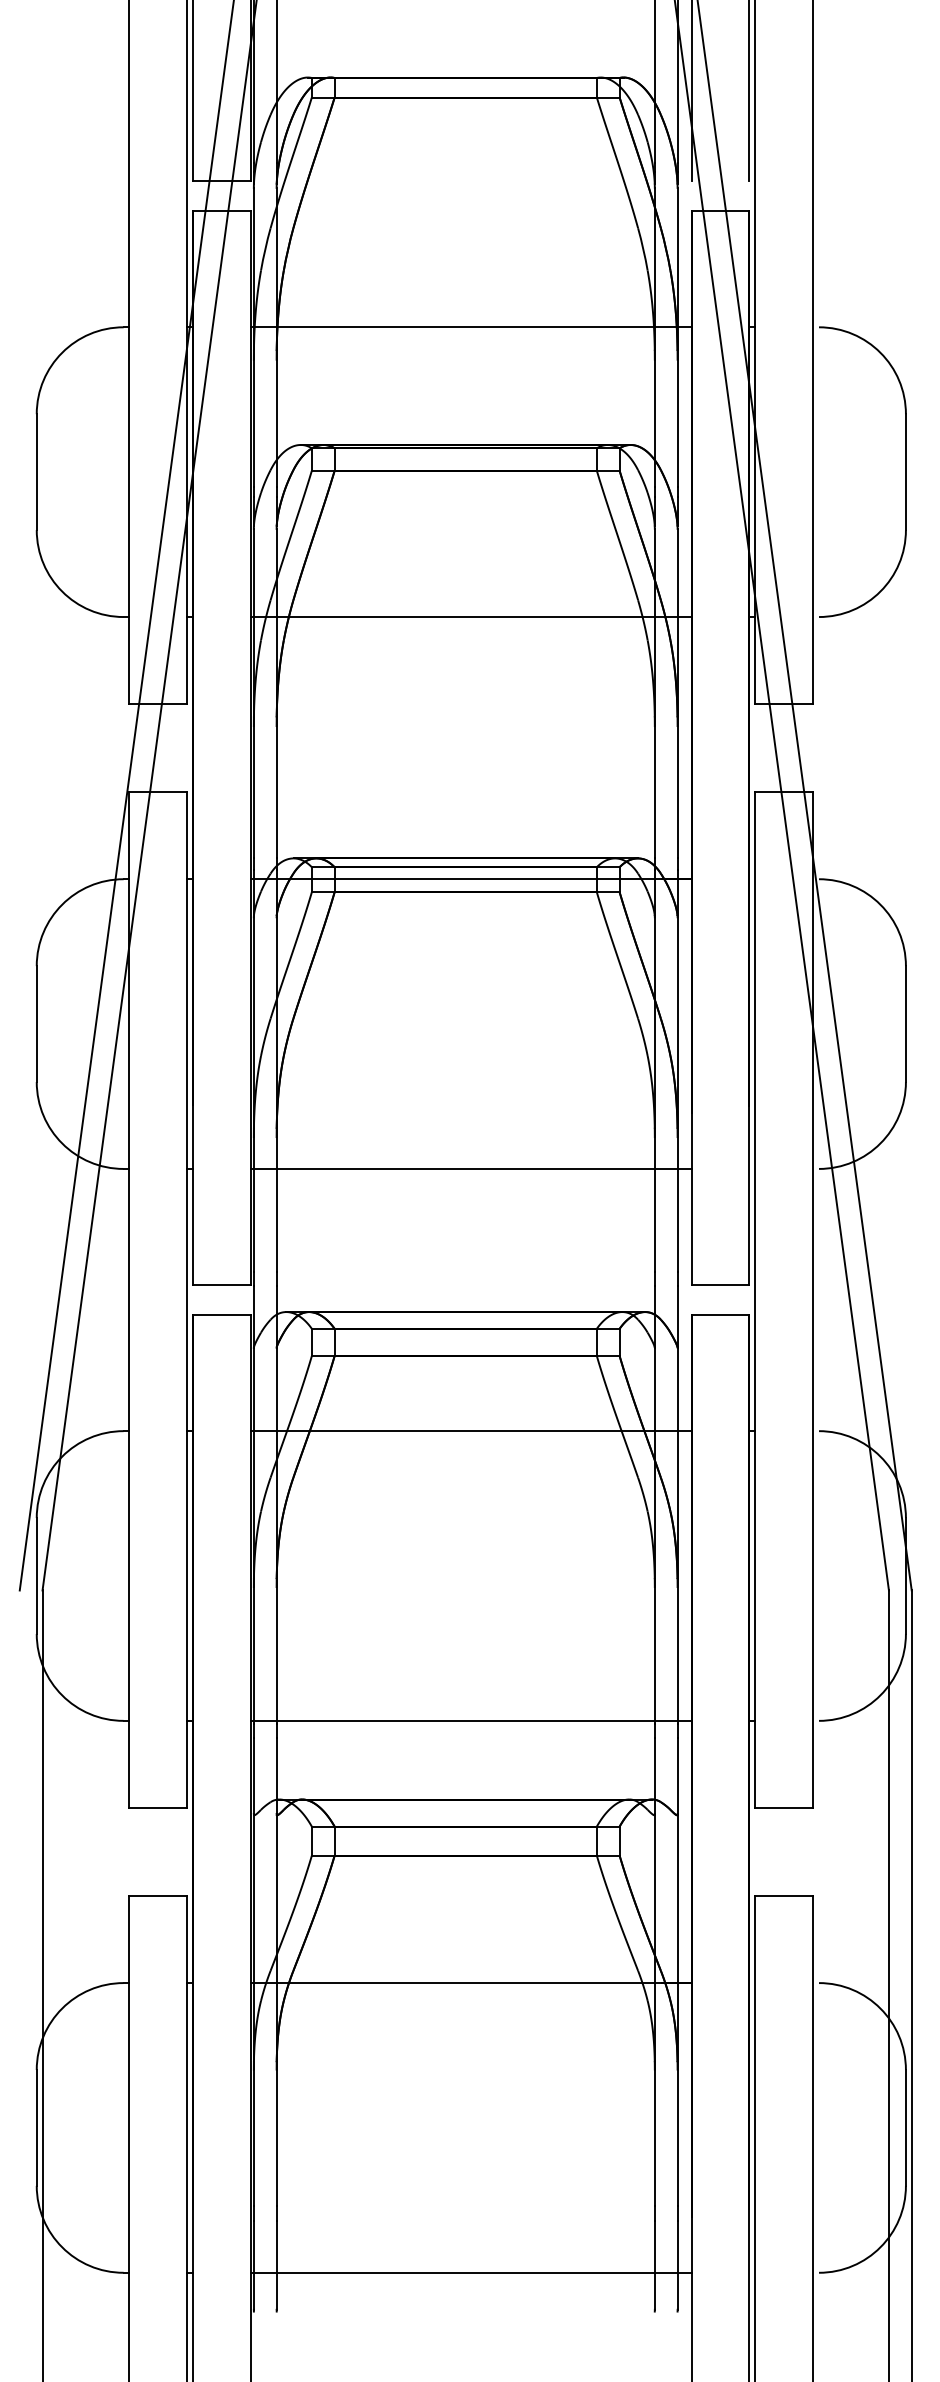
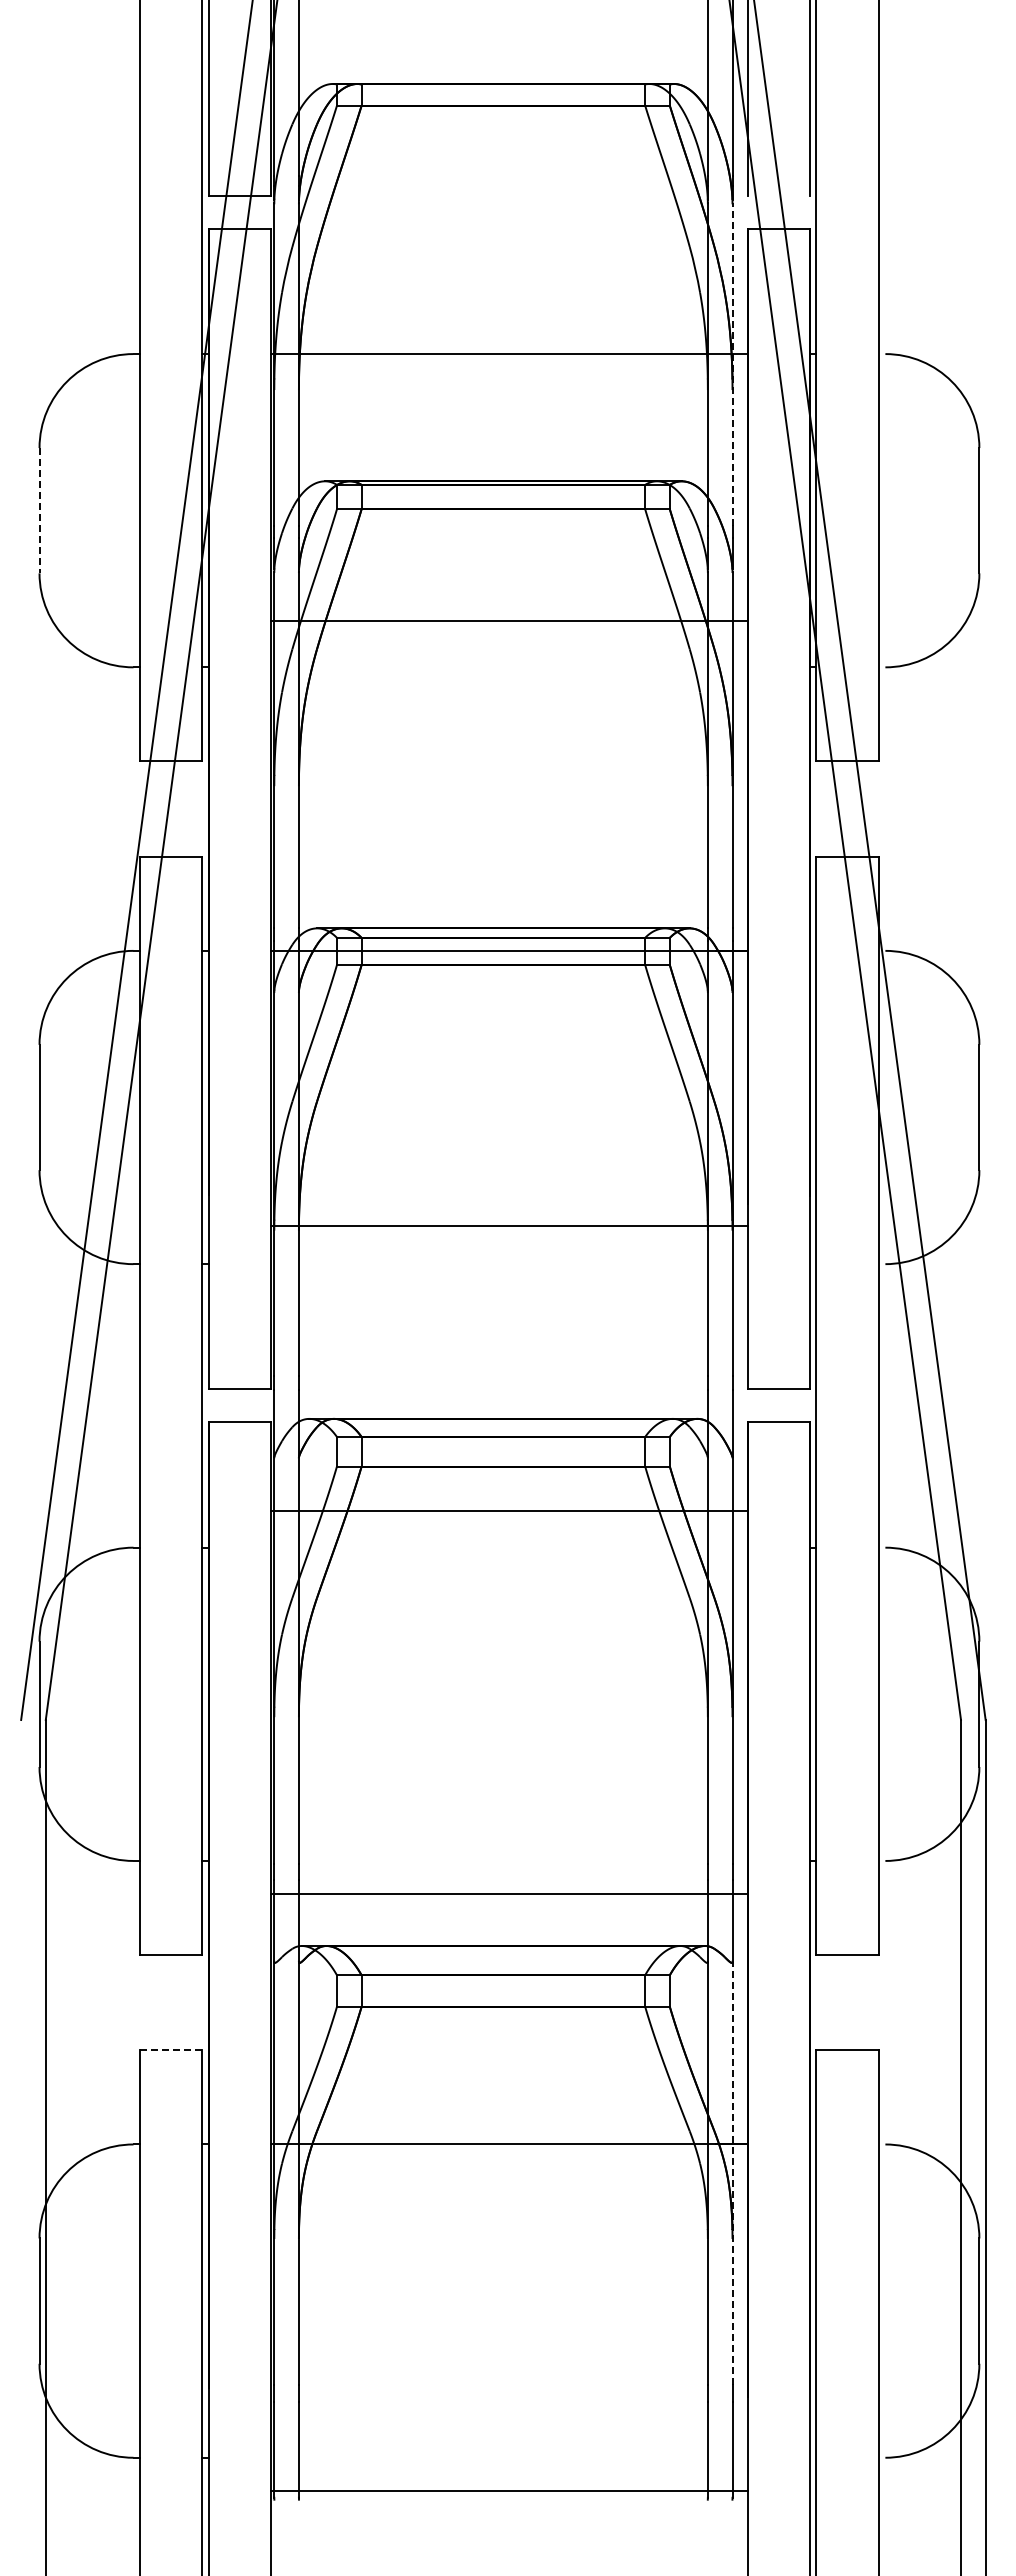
line: (677, 336) -> (732, 364), solid -> dashed
line: (36, 471) -> (39, 510), solid -> dashed
line: (471, 617) -> (509, 621), moved
line: (471, 1169) -> (509, 1226), moved
line: (471, 1430) -> (509, 1510), moved
line: (471, 1720) -> (509, 1893), moved
line: (157, 1896) -> (170, 2050), solid -> dashed
line: (677, 2009) -> (732, 2173), solid -> dashed
line: (471, 2272) -> (509, 2490), moved

